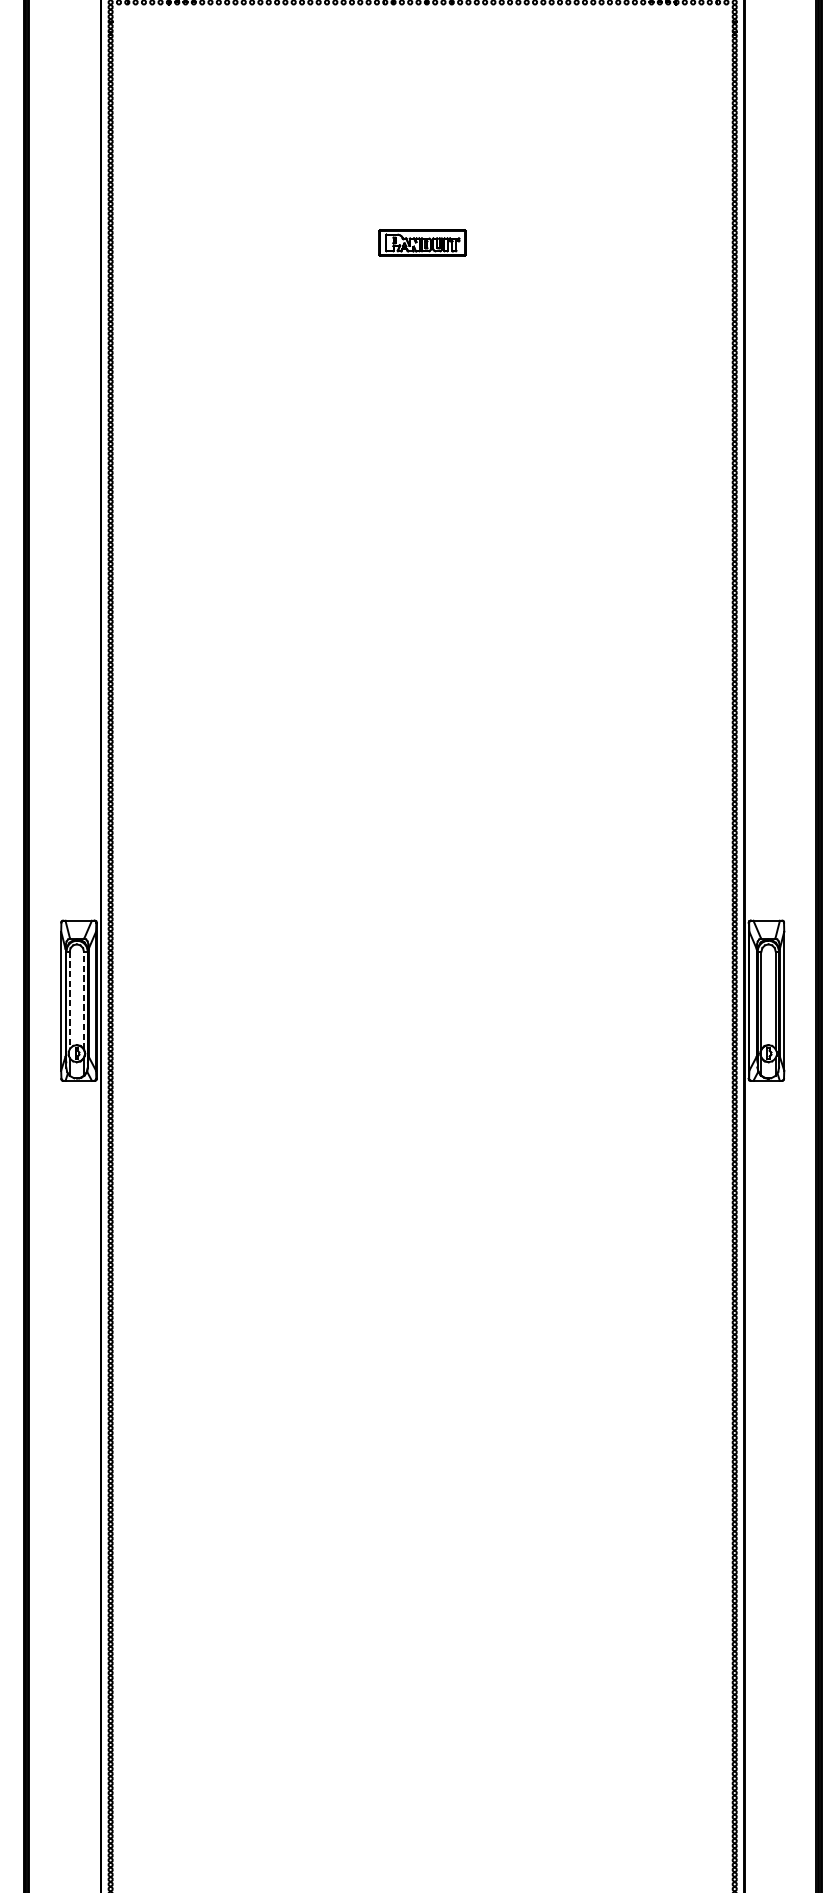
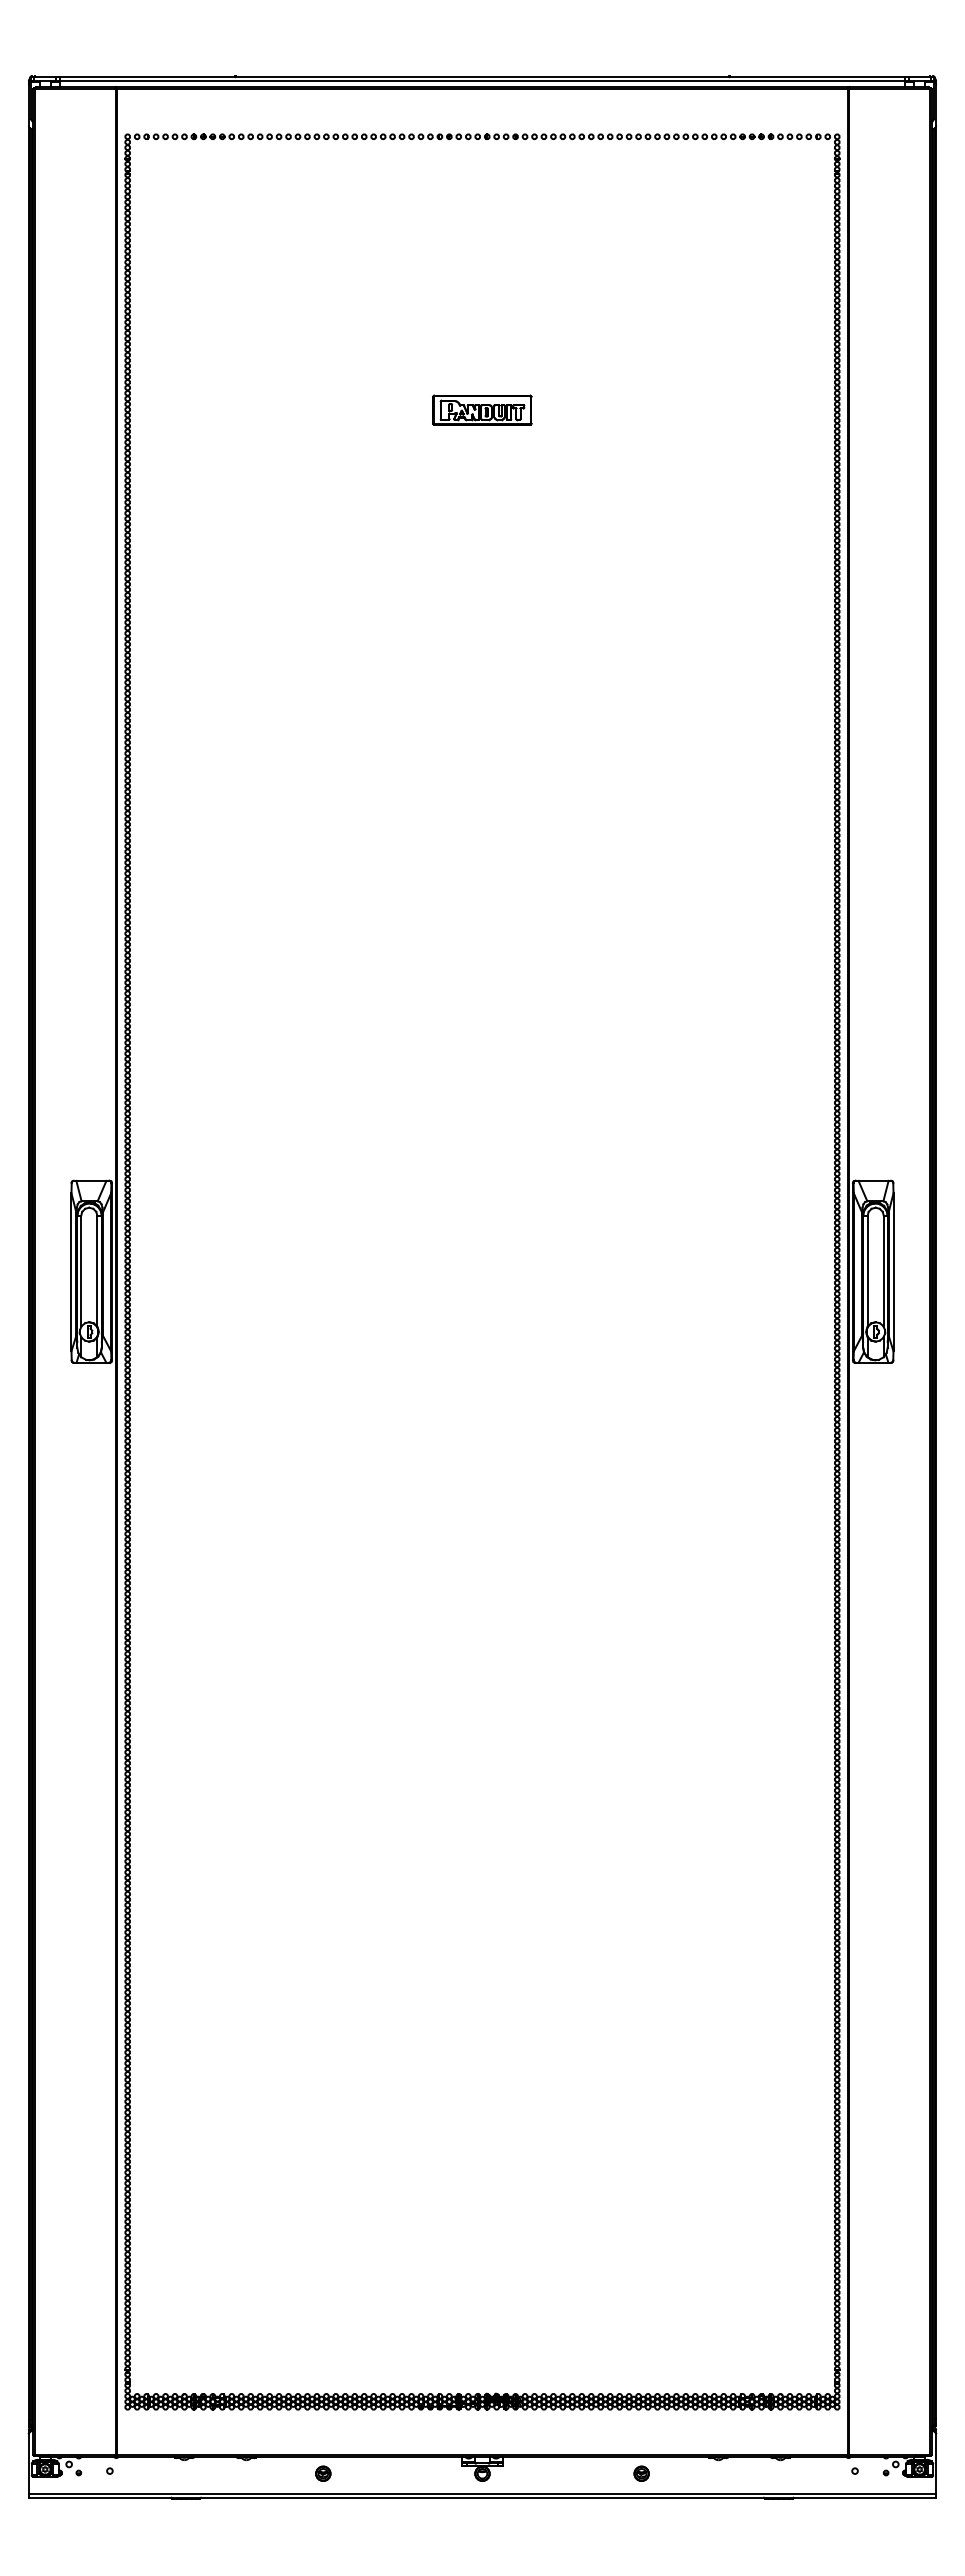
line: (84, 1000) -> (97, 1271), dashed -> solid
line: (69, 1001) -> (81, 1272), dashed -> solid

